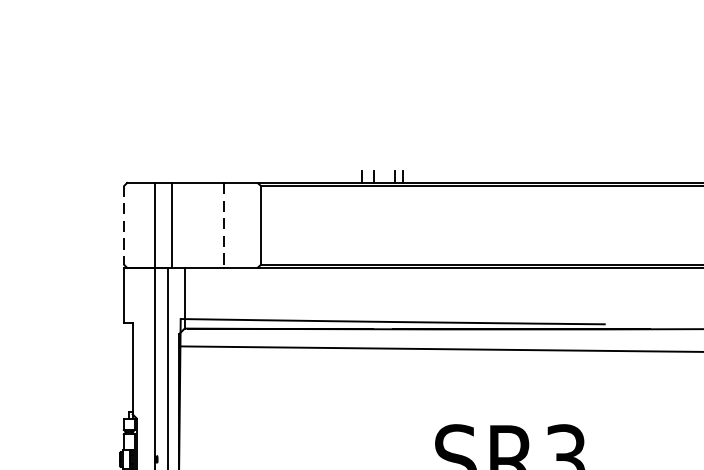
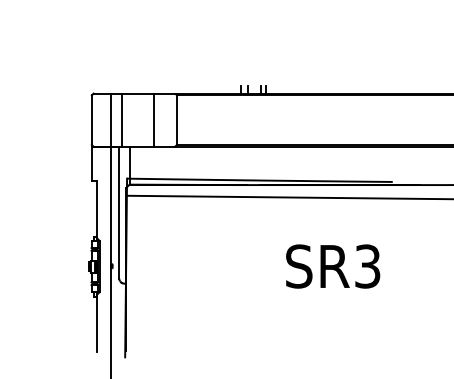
line: (123, 225) -> (91, 120), dashed -> solid
line: (224, 225) -> (154, 120), dashed -> solid

